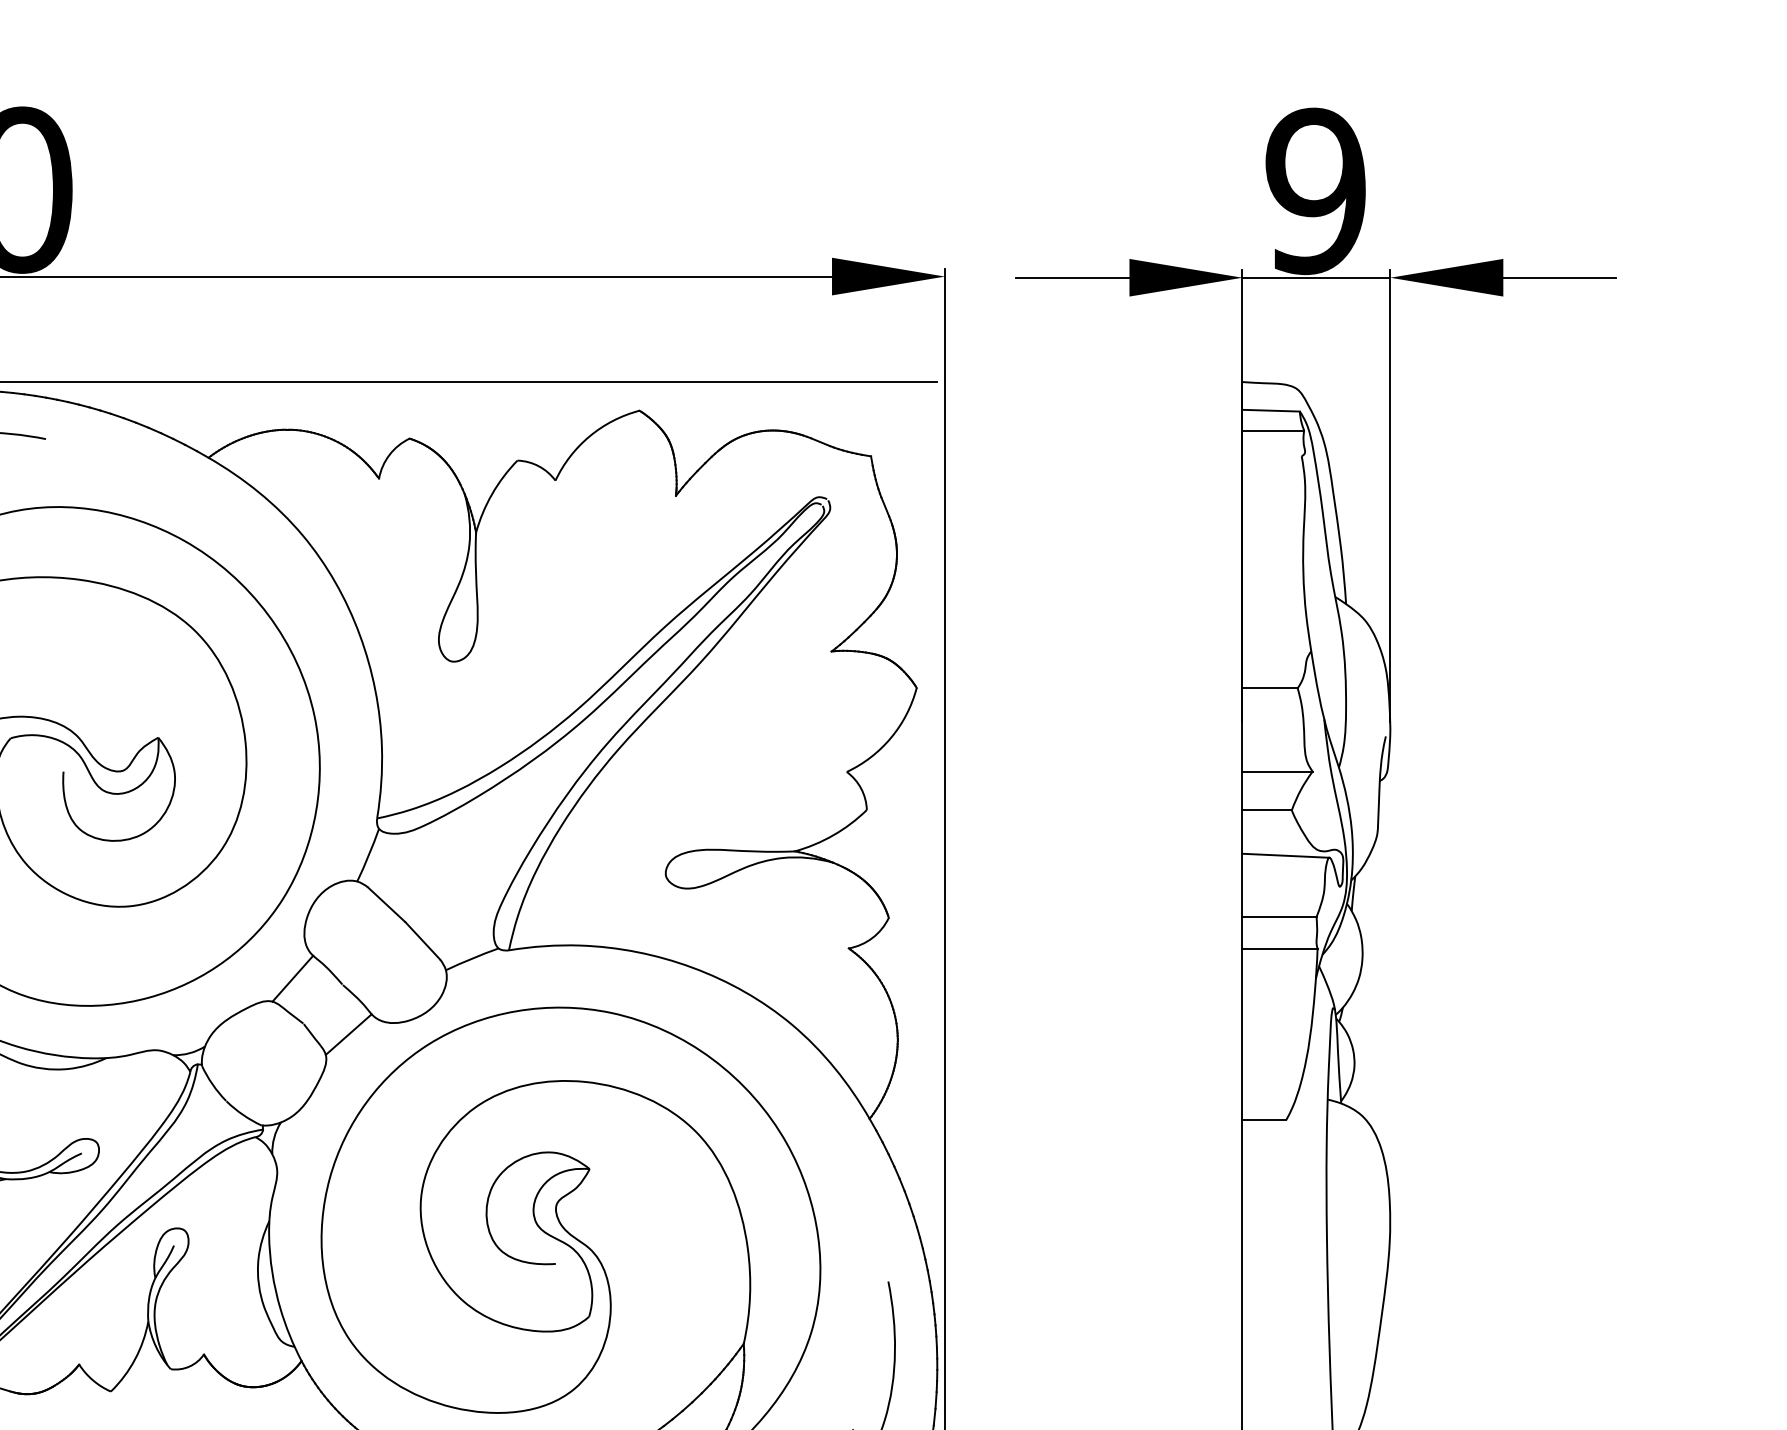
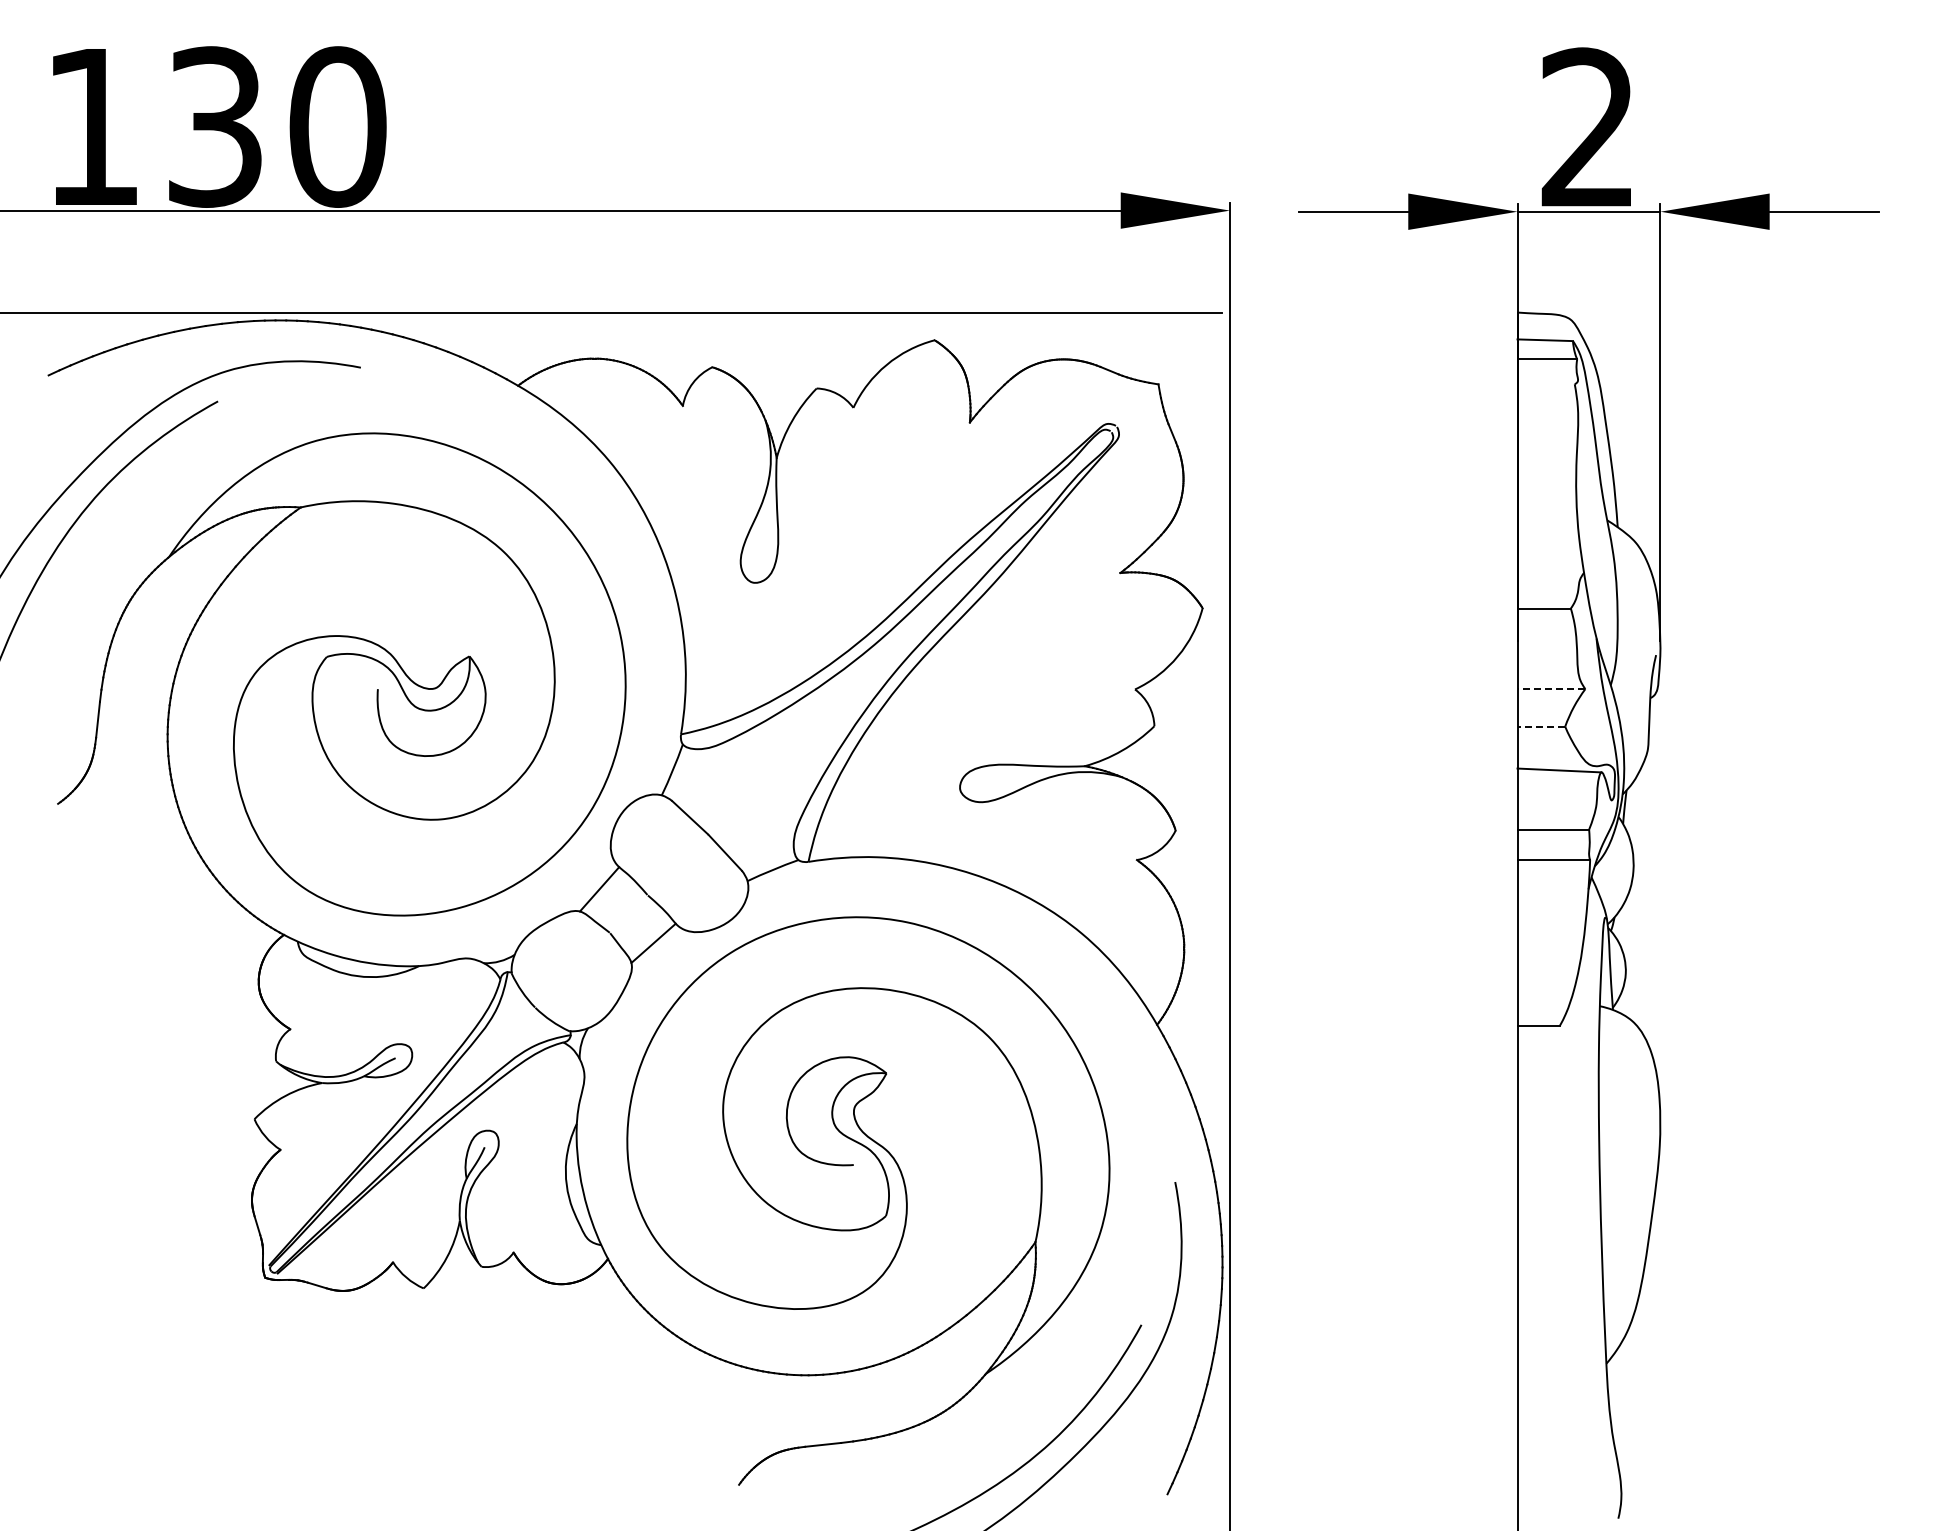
text: (1314, 191) -> (1587, 128), 9 -> 2
line: (1277, 772) -> (1551, 689), solid -> dashed
line: (1267, 810) -> (1541, 726), solid -> dashed

